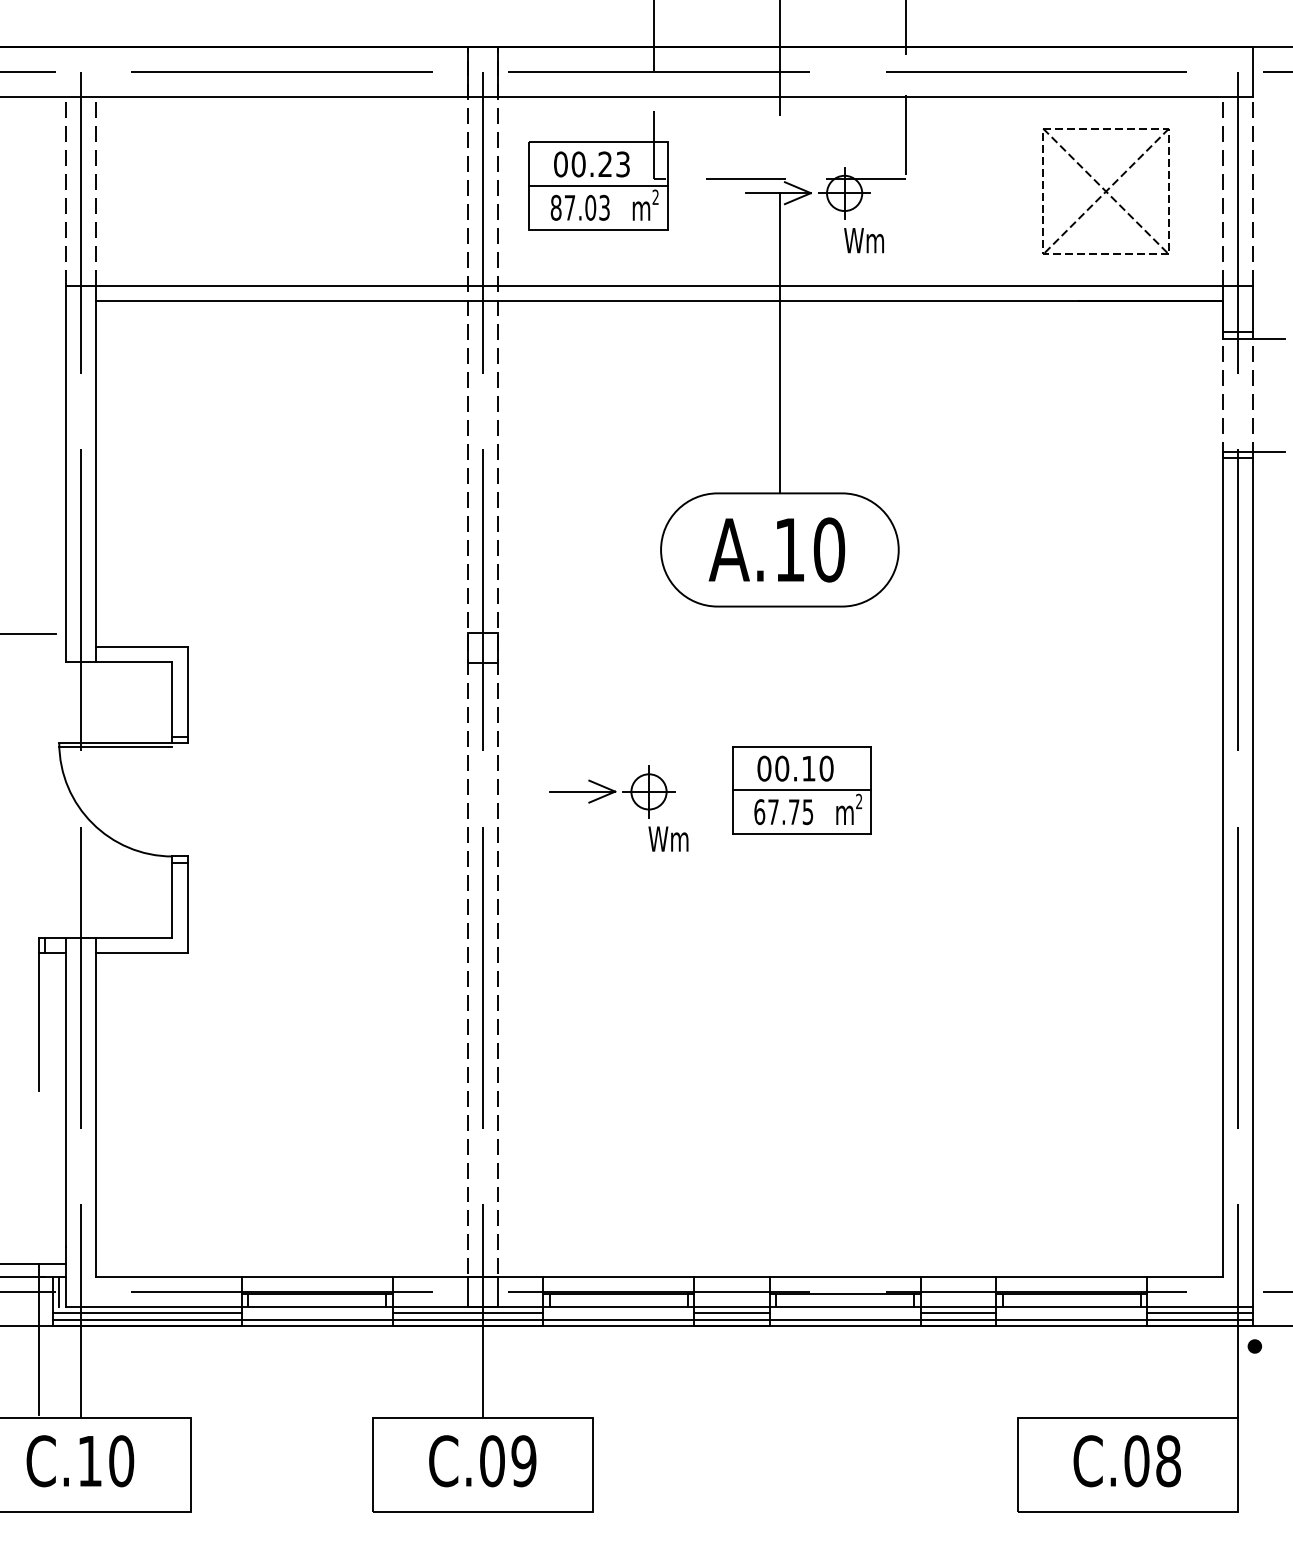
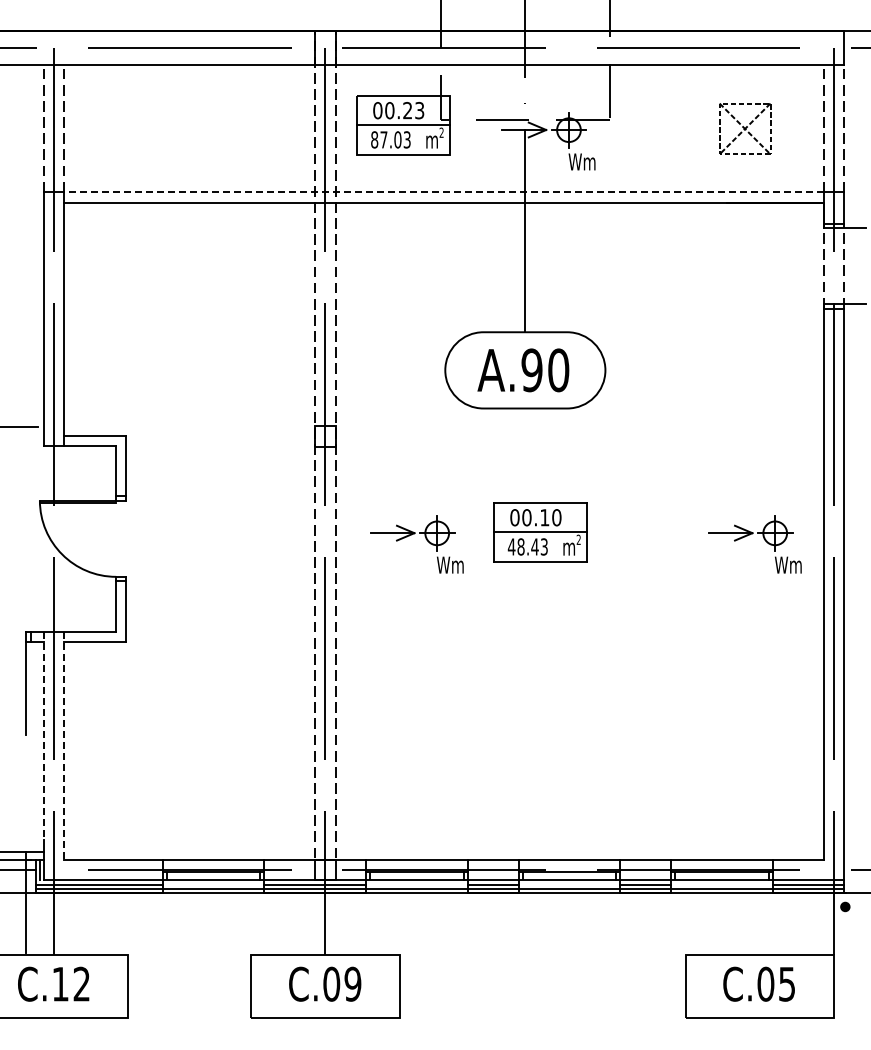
part: (1105, 190) -> (744, 128), size x0.6
line: (659, 285) -> (444, 192), solid -> dashed
text: (789, 550) -> (531, 370), A.10 -> A.90
part: (1117, 793) -> (752, 534), added
text: (783, 811) -> (527, 546), 67.75 -> 48.43
line: (66, 1091) -> (44, 735), solid -> dashed
line: (95, 1108) -> (64, 746), solid -> dashed
text: (121, 1460) -> (81, 983), C.10 -> C.12
text: (1169, 1460) -> (787, 983), C.08 -> C.05

